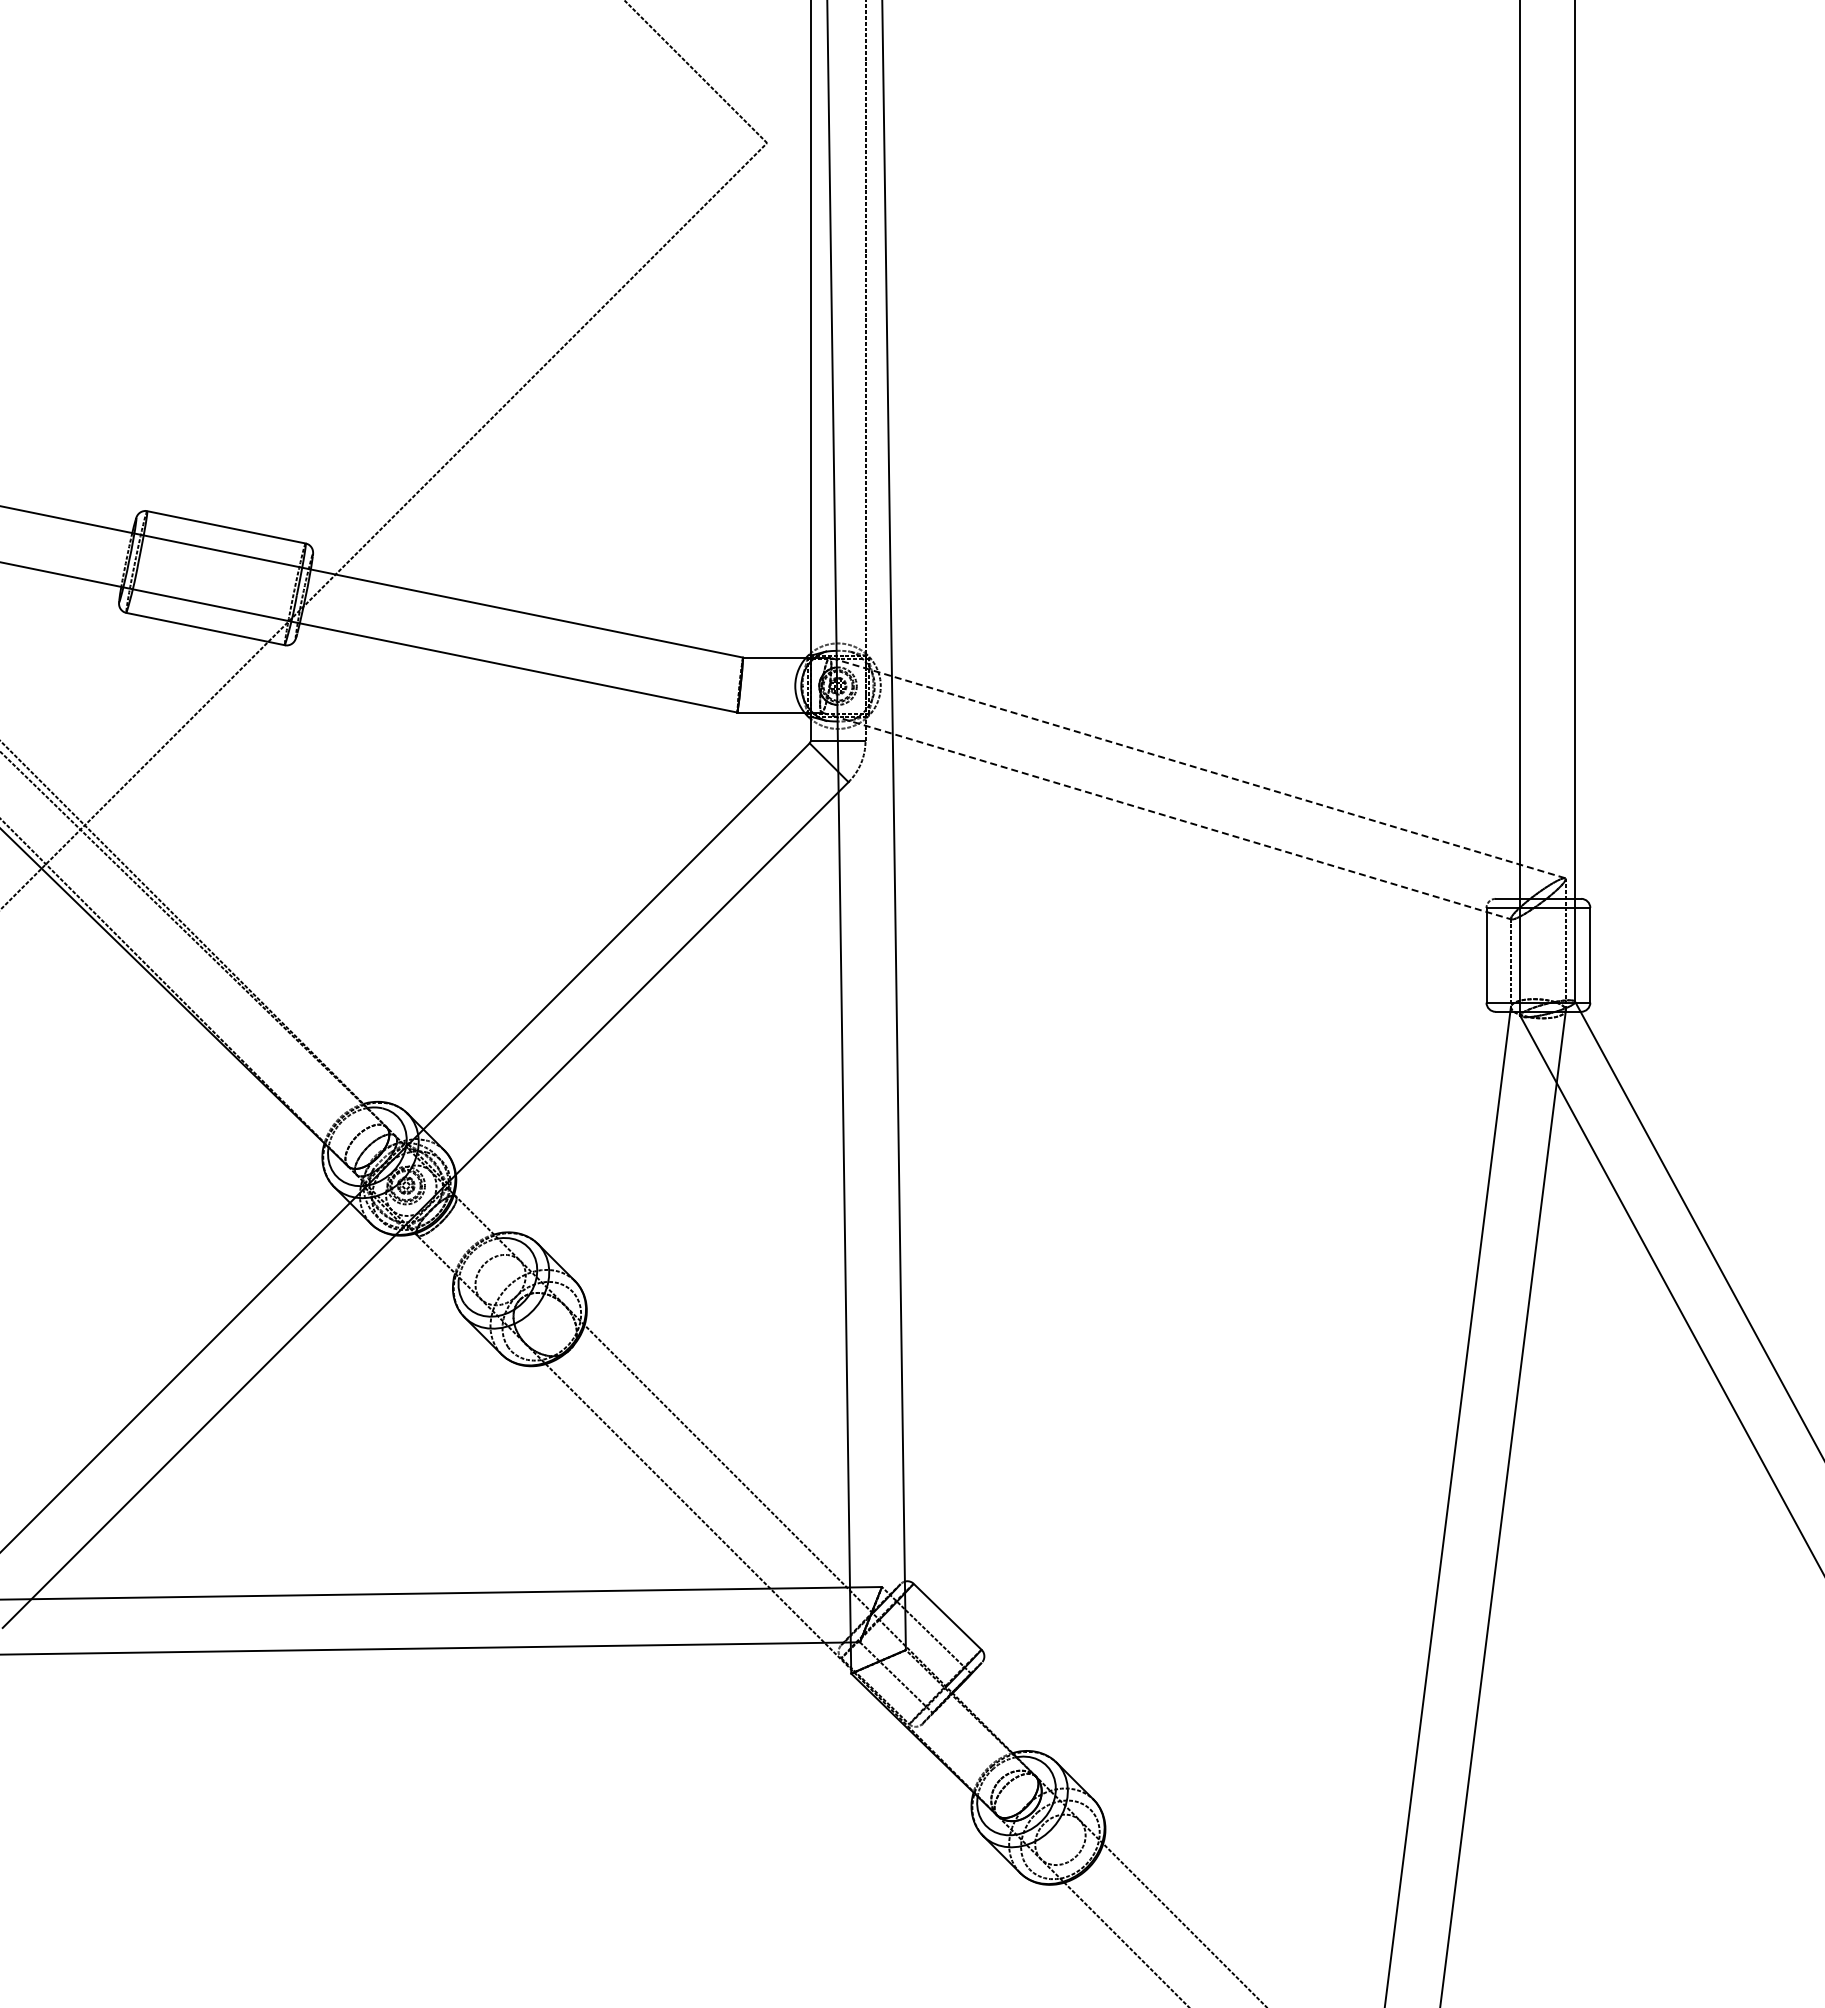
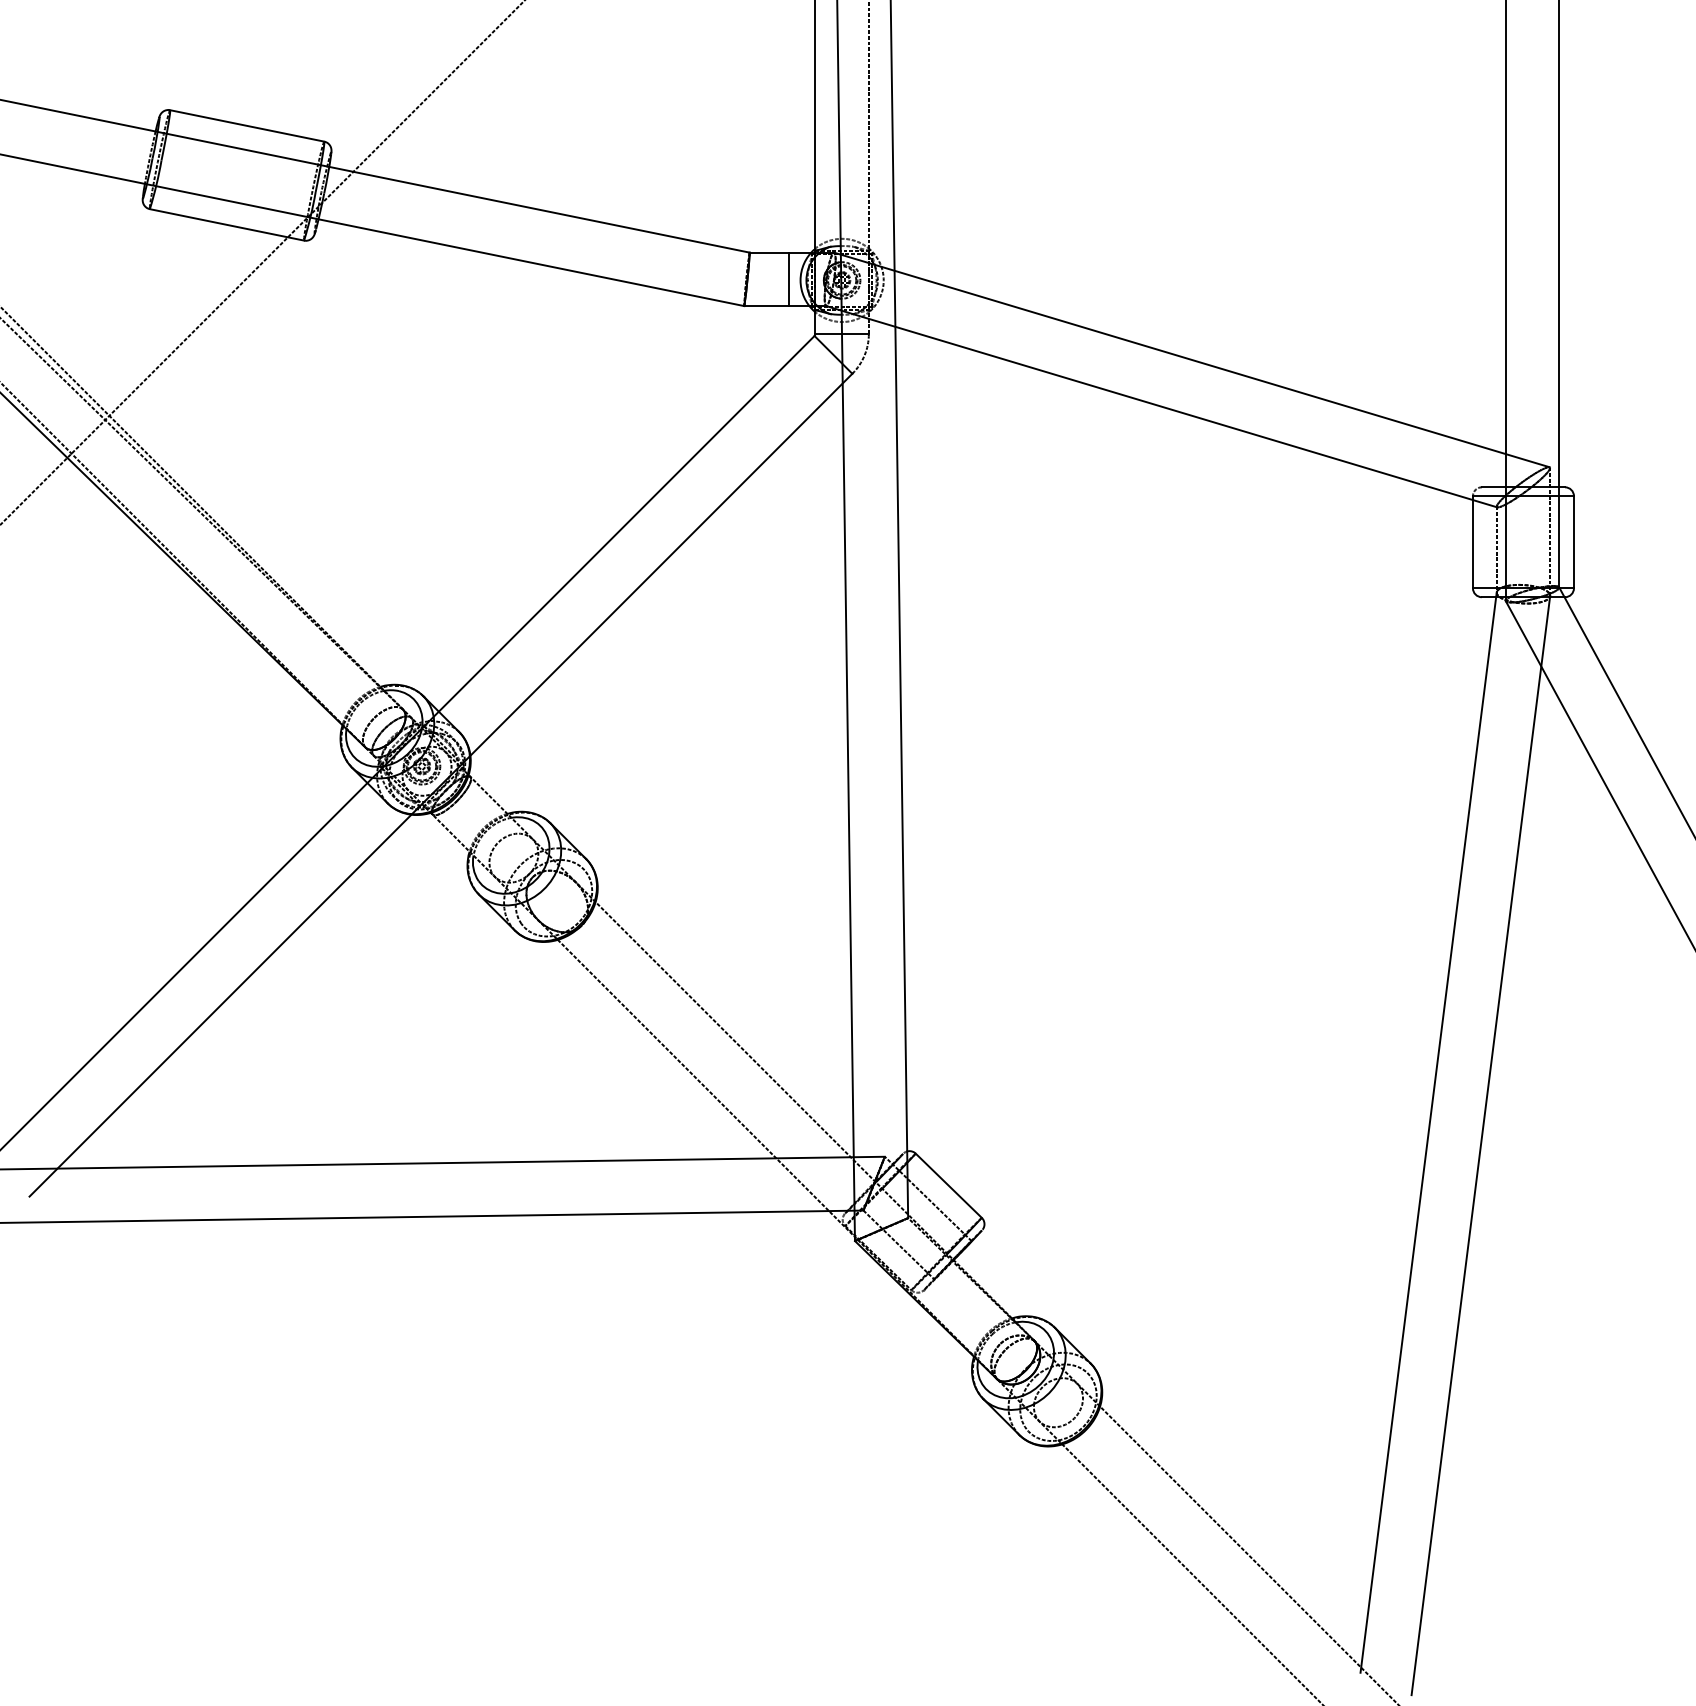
line: (782, 684) -> (788, 278), added
line: (1197, 767) -> (1191, 359), dashed -> solid
line: (1167, 816) -> (1162, 407), dashed -> solid

